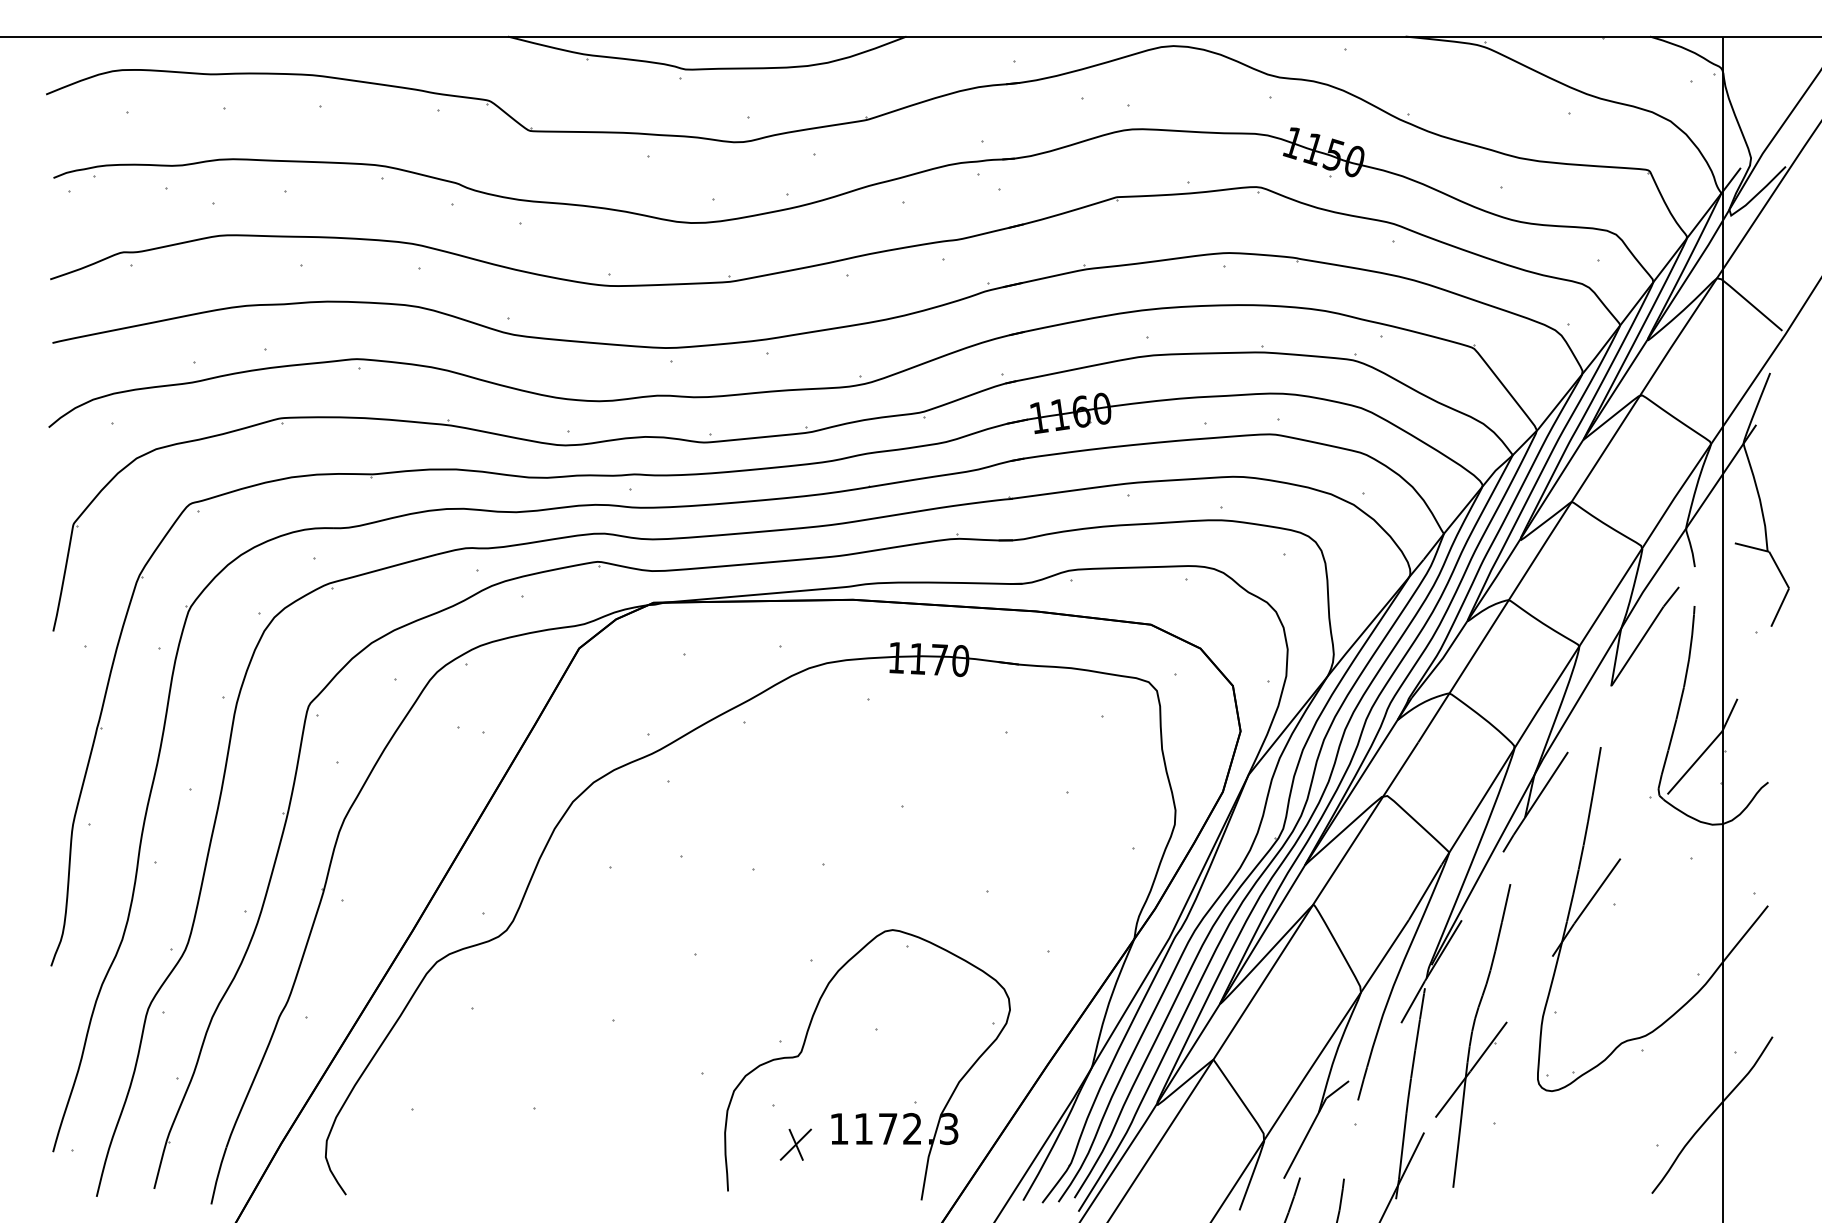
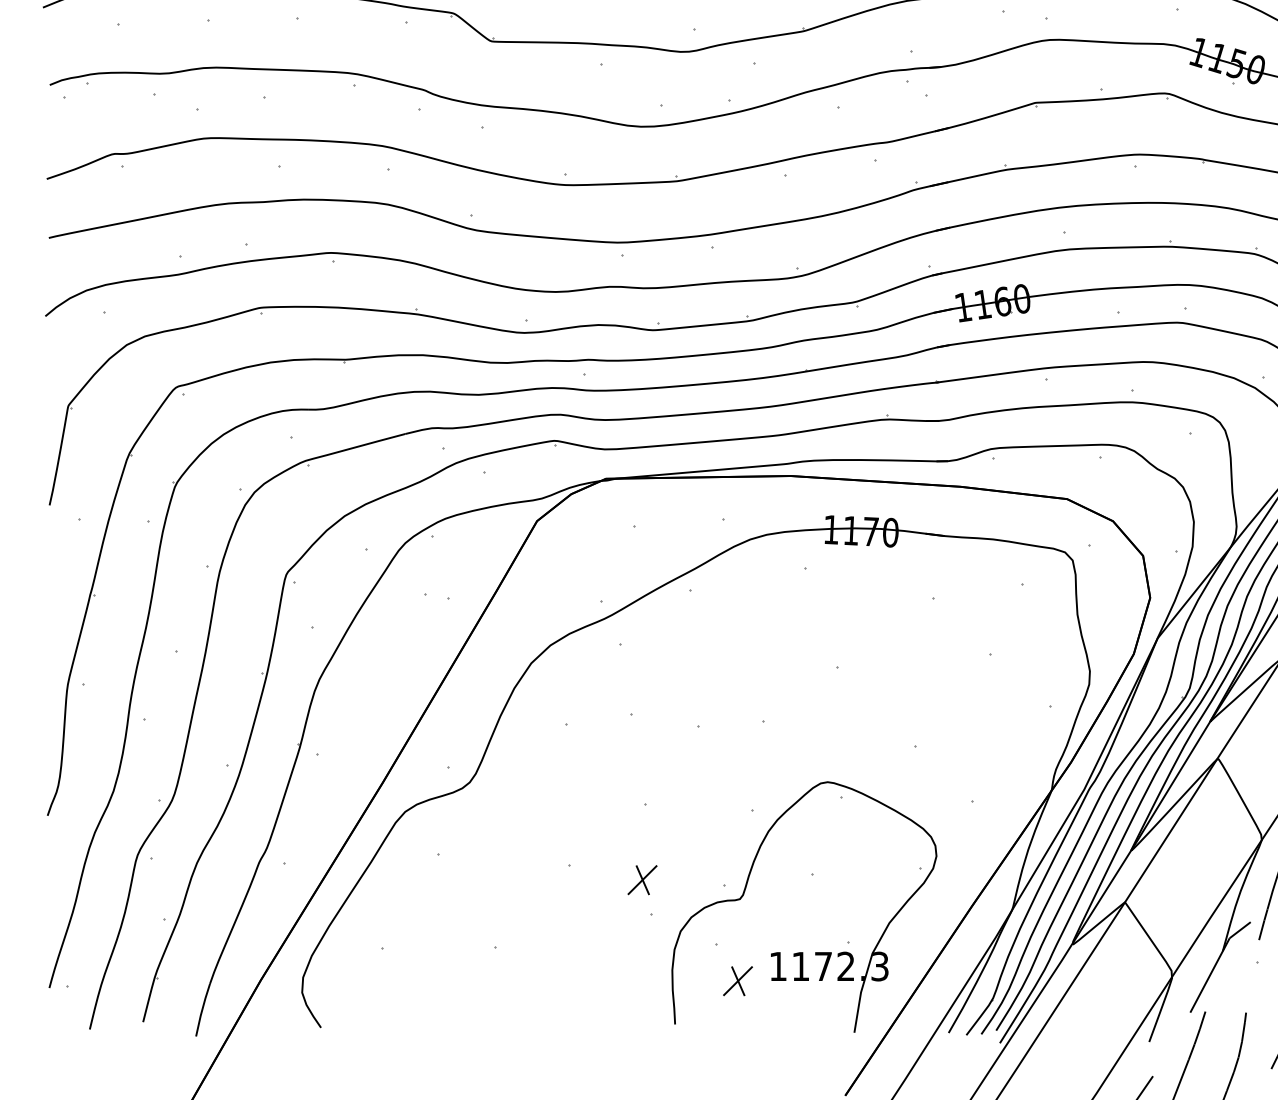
part: (692, 1035) -> (642, 879), added

